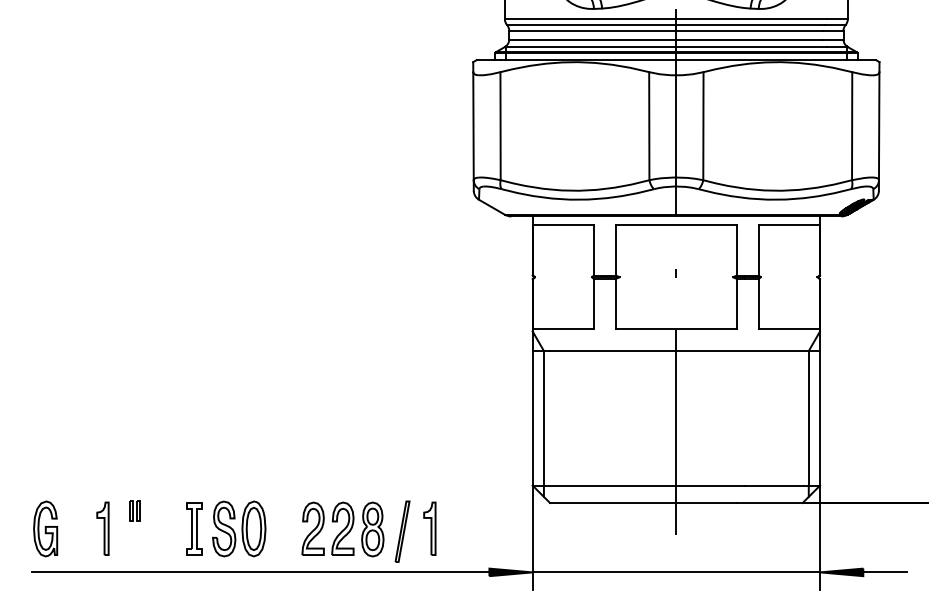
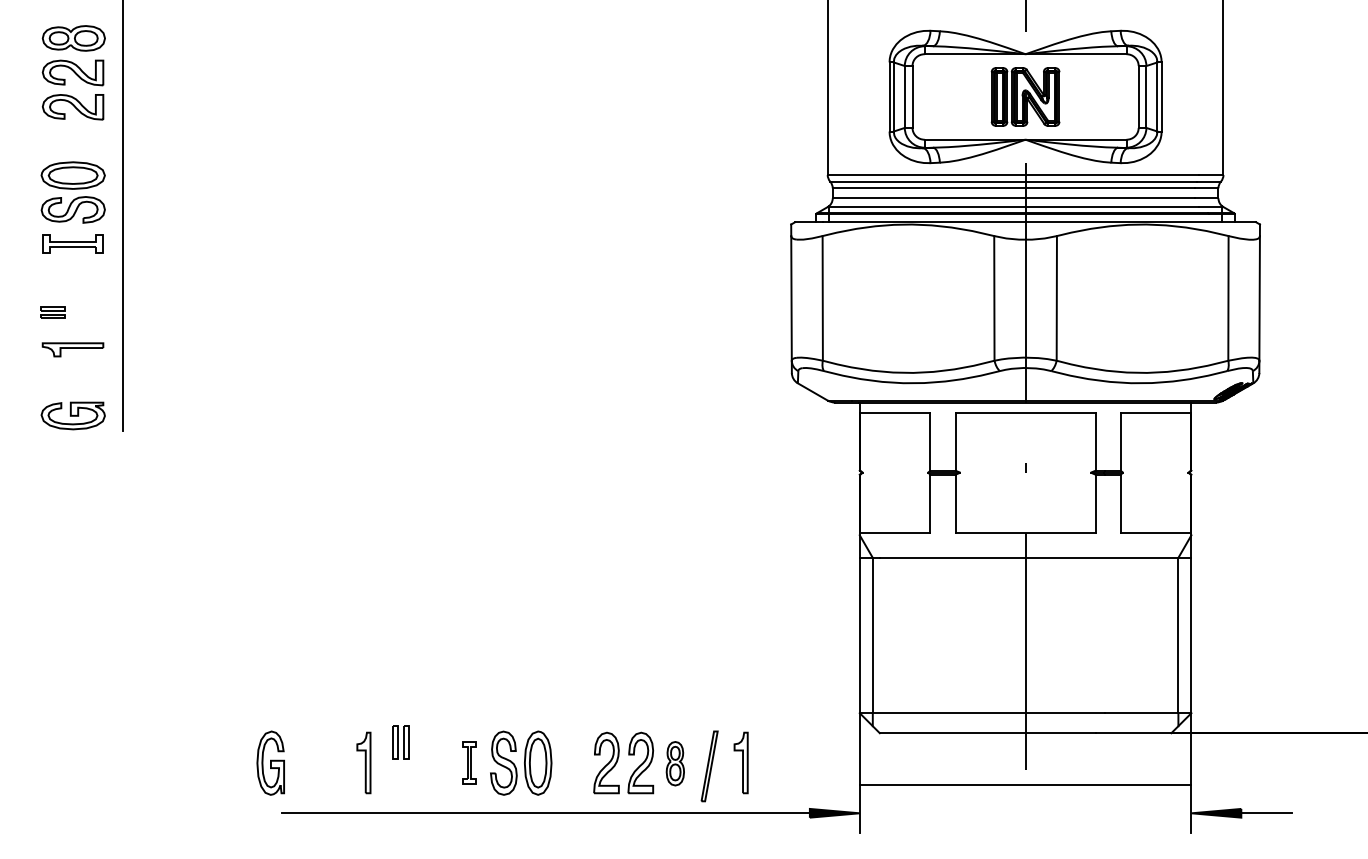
part: (135, 511) -> (401, 742), size x1.4
part: (45, 528) -> (270, 762), moved
part: (194, 528) -> (469, 762), size x0.7
part: (372, 529) -> (675, 763), size x0.7
line: (676, 572) -> (1025, 785), moved

